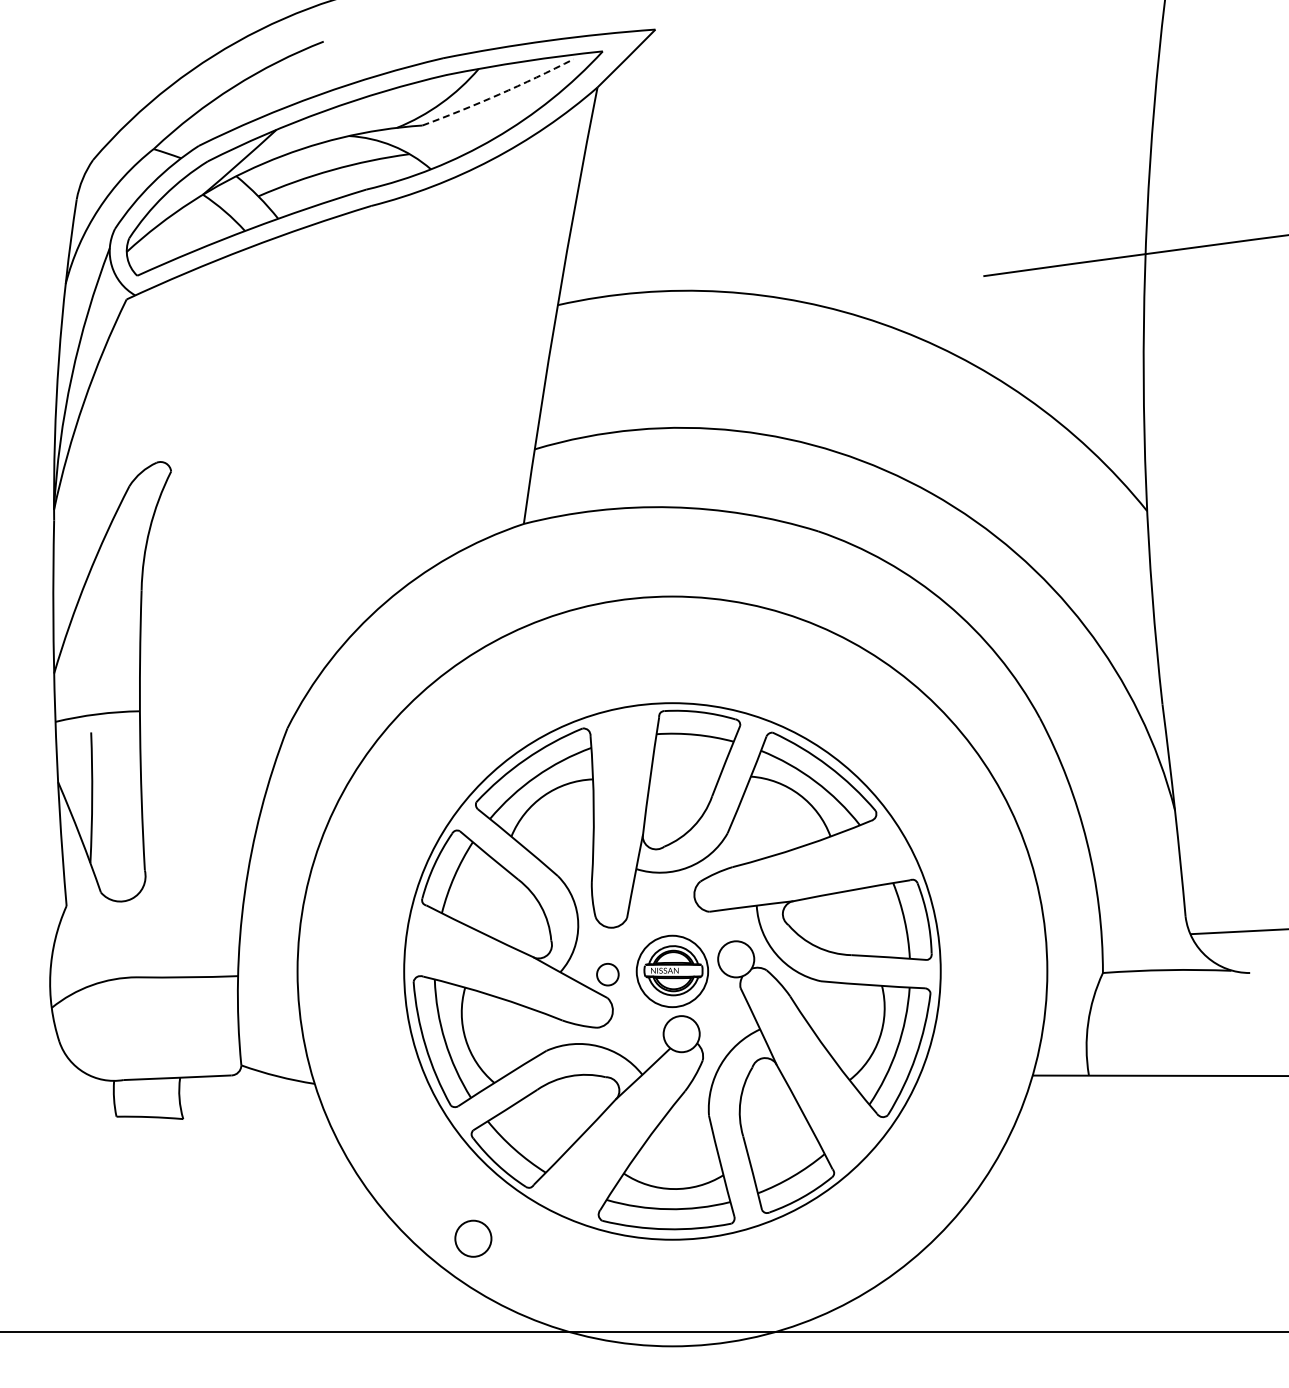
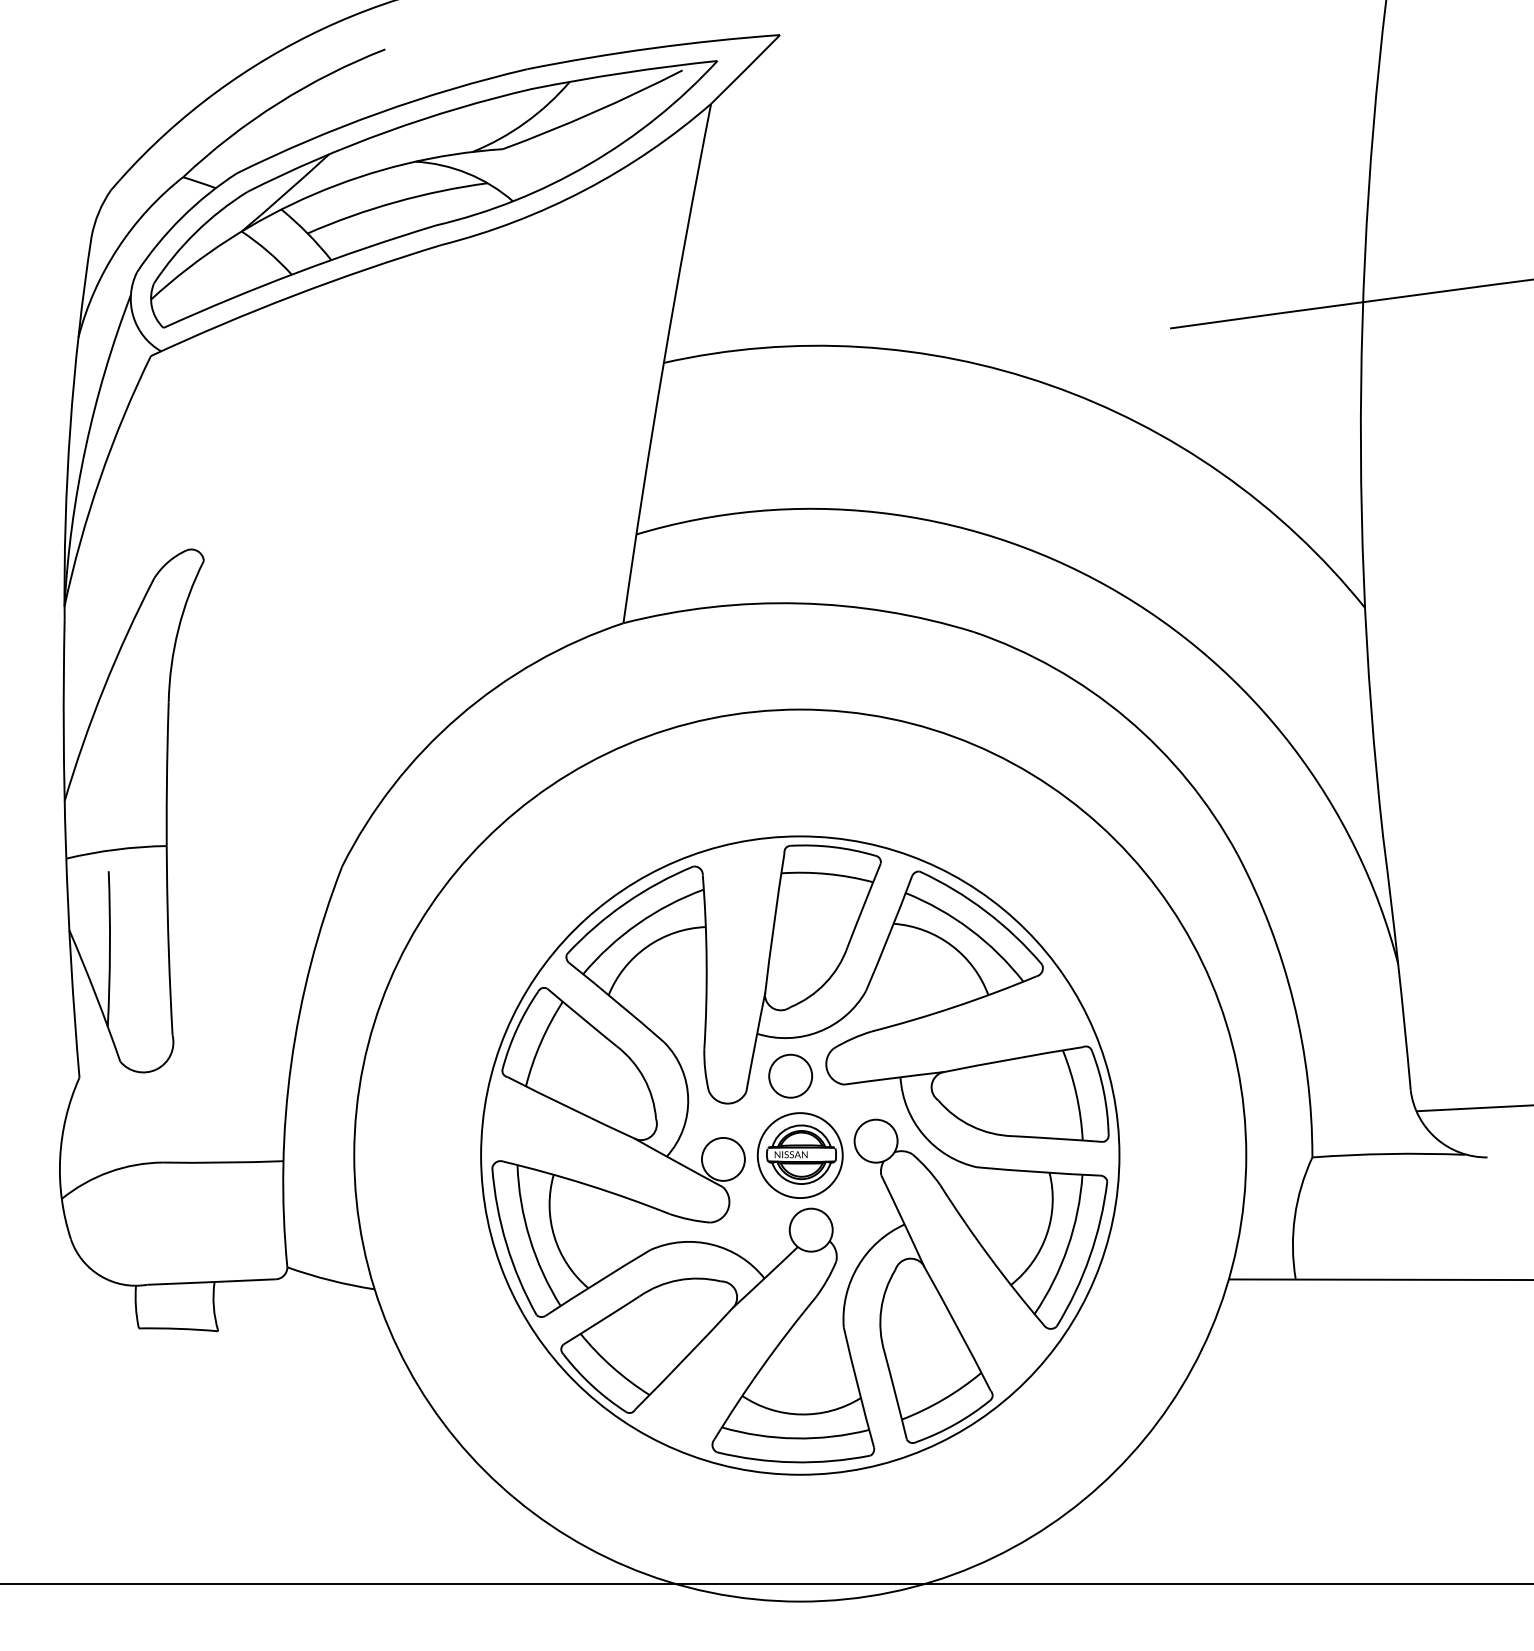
arc: (498, 94) -> (593, 112), dashed -> solid
circle: (607, 974) -> (722, 1159), size x1.67
circle: (473, 1238) -> (790, 1075), moved

